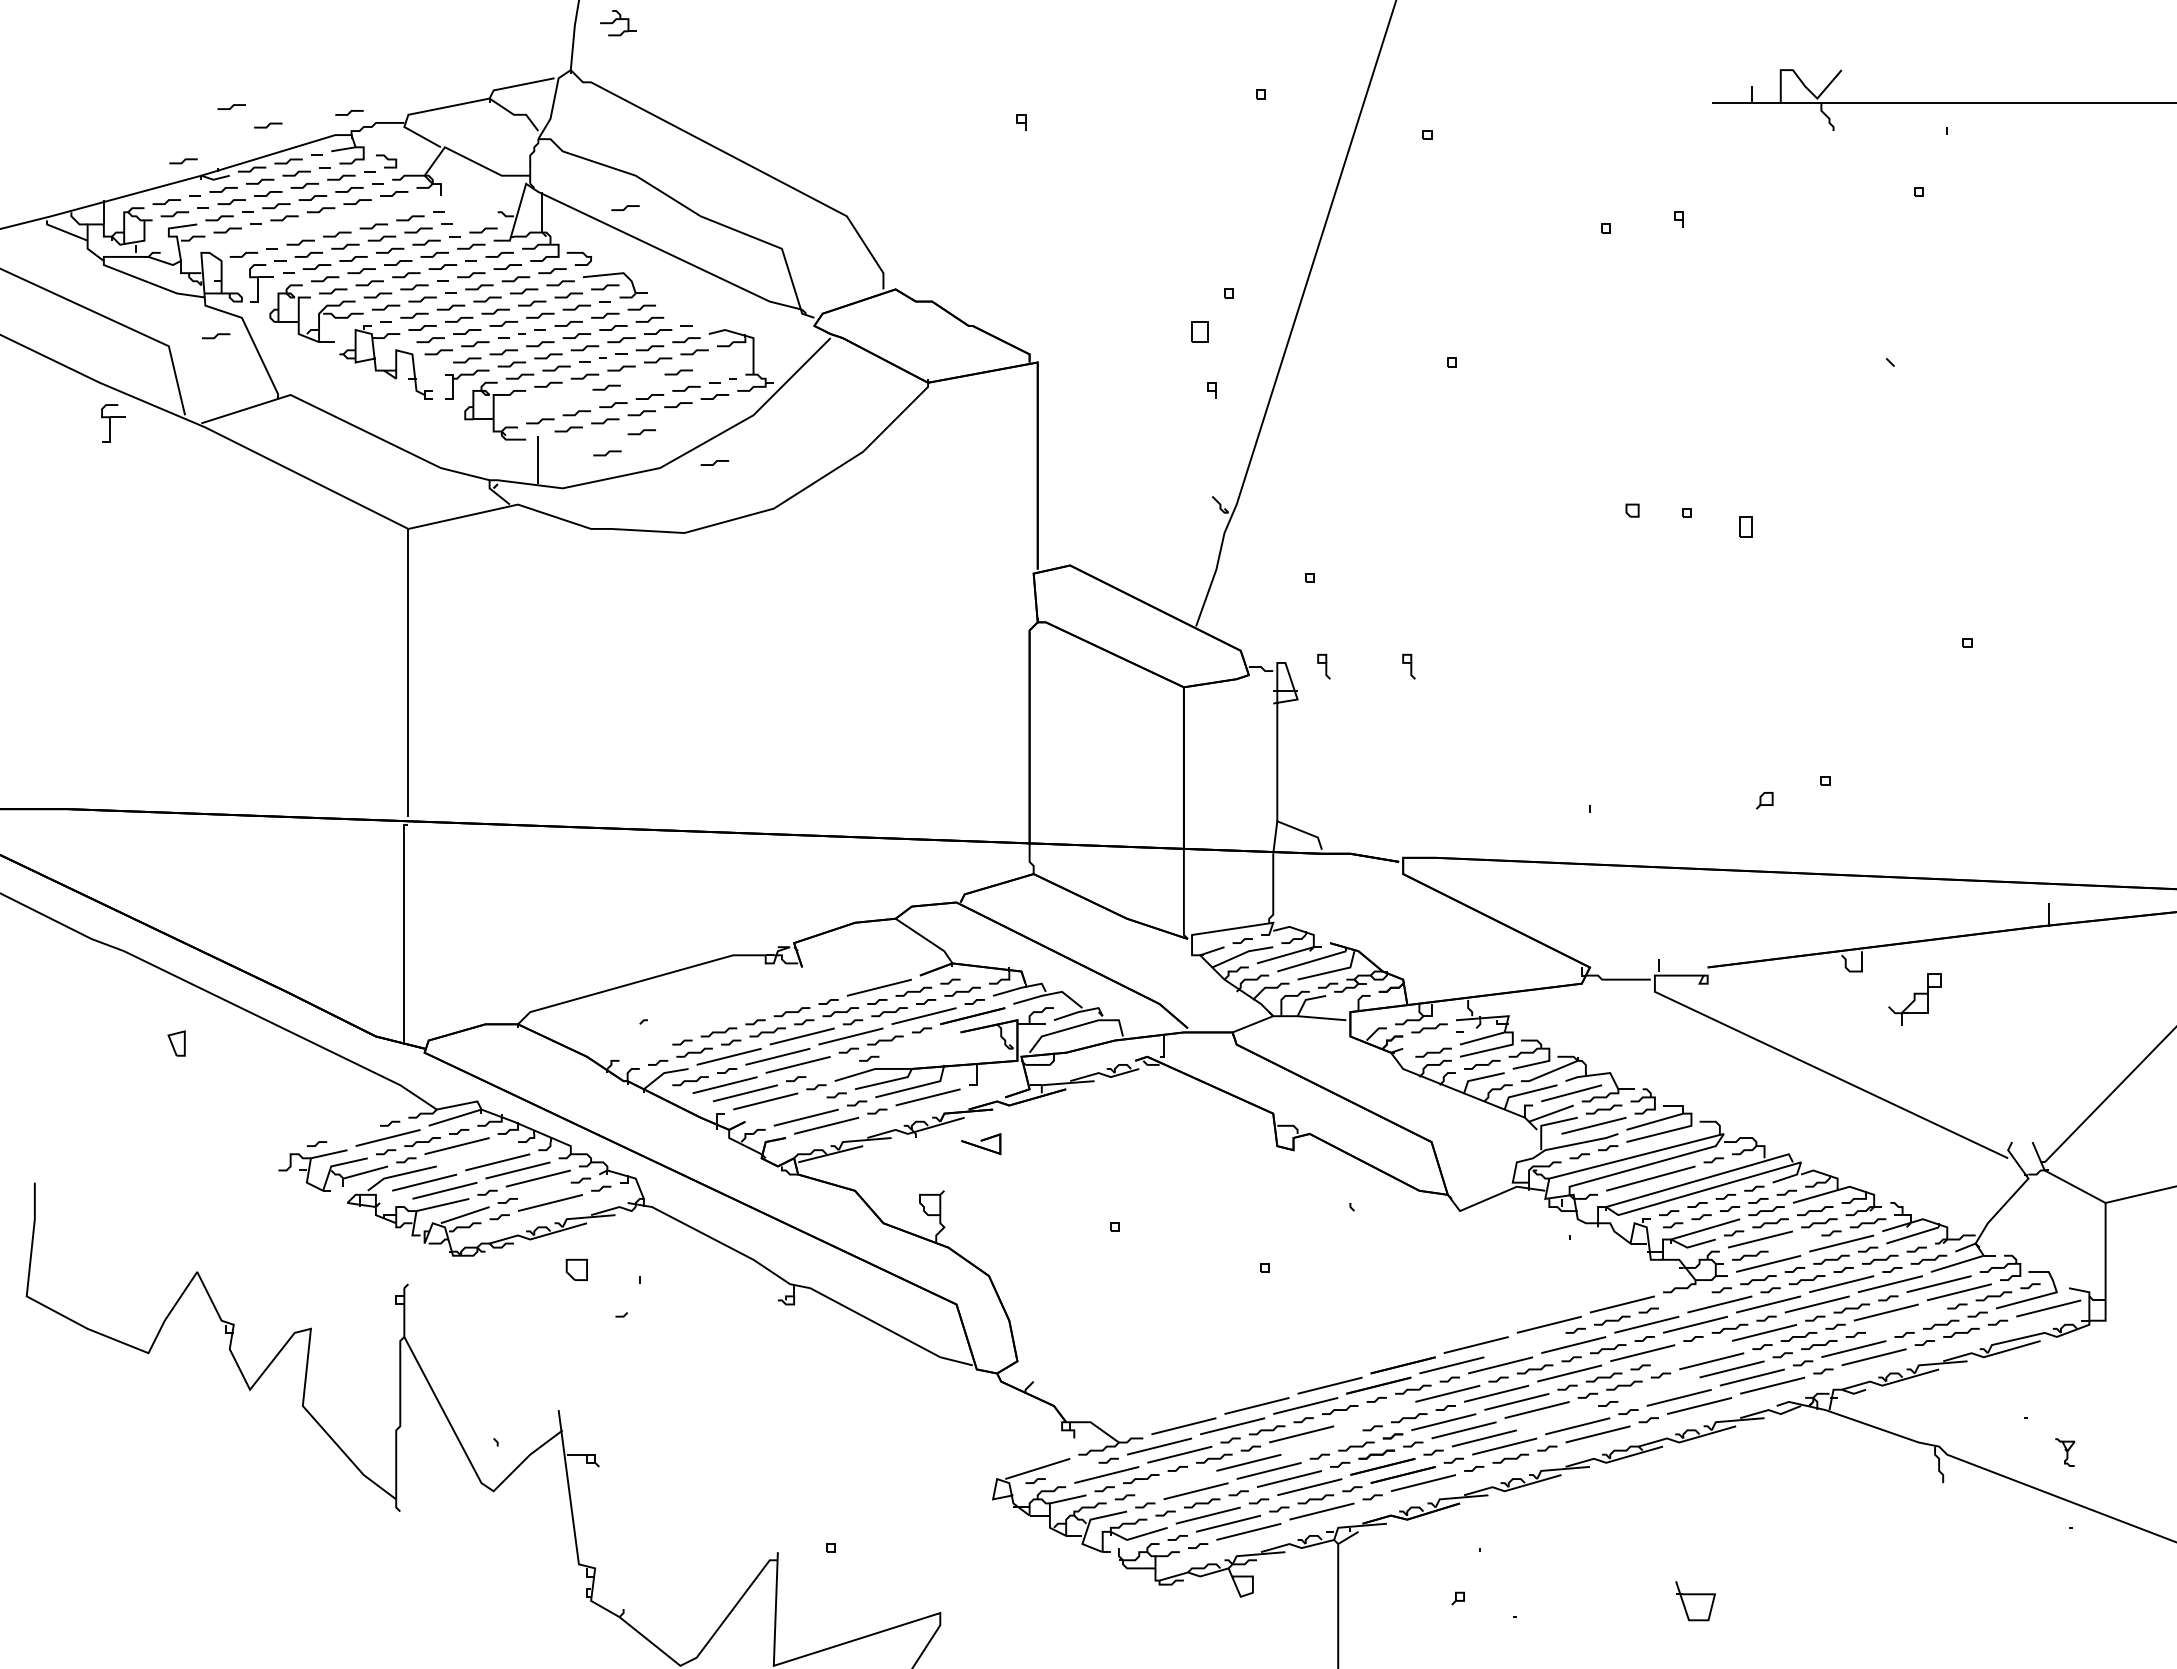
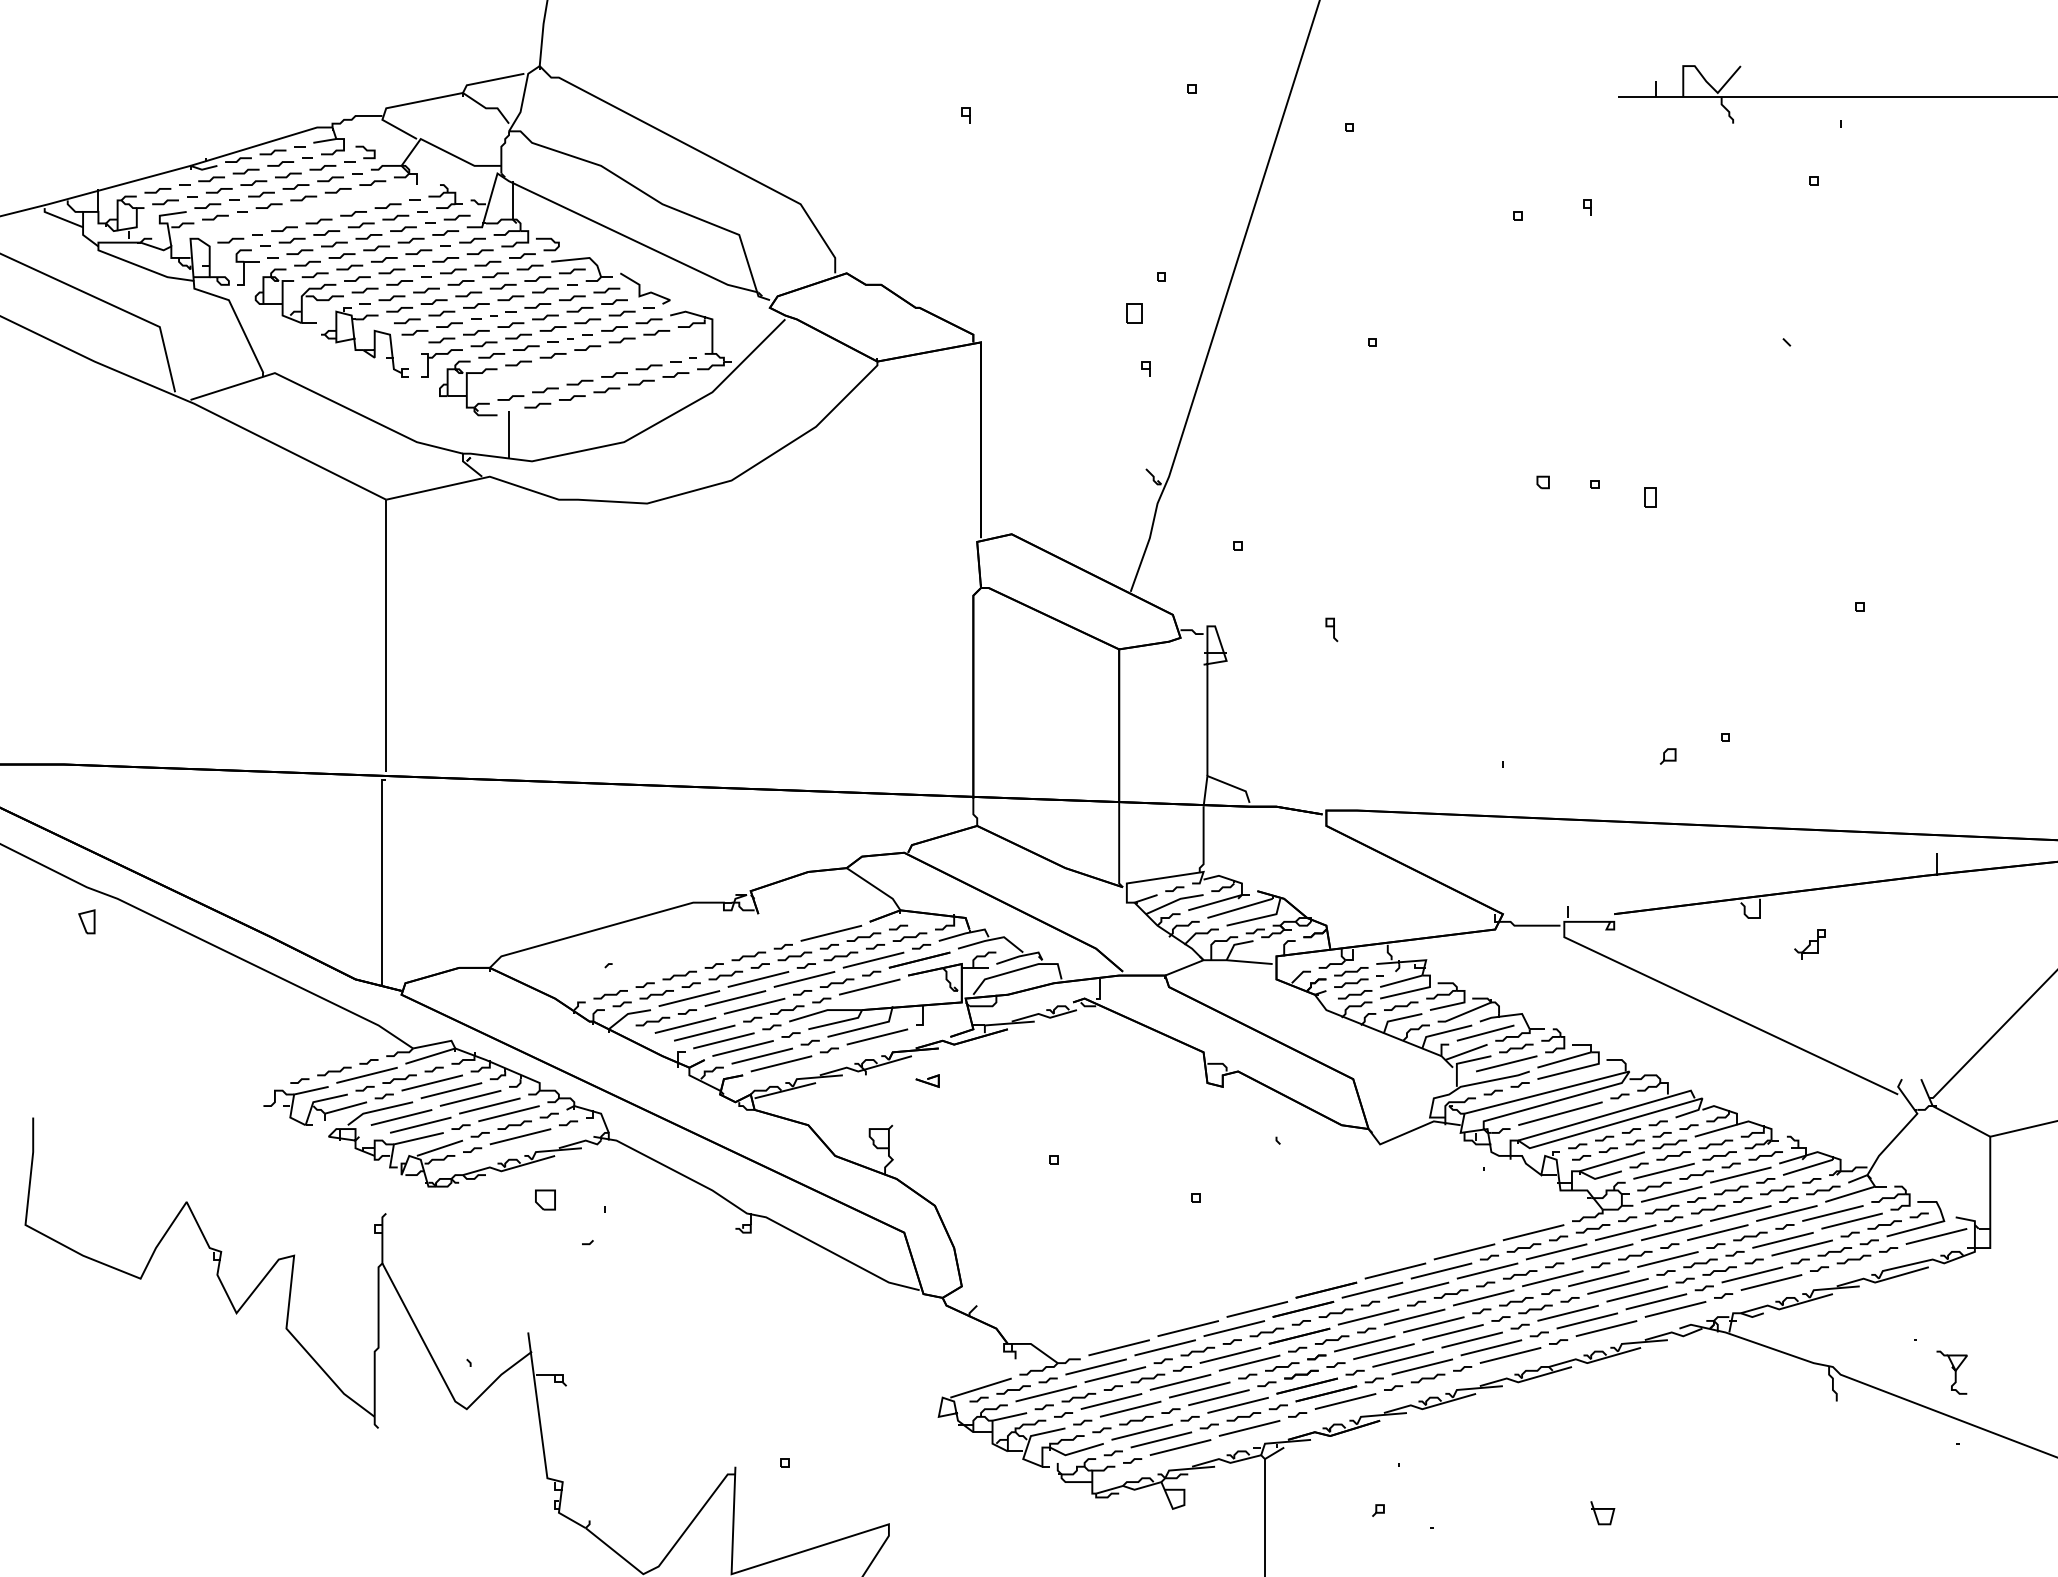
part: (618, 23) -> (445, 196), moved
line: (231, 106) -> (219, 100), removed
line: (349, 112) -> (330, 106), removed
line: (268, 125) -> (254, 118), removed
line: (183, 161) -> (173, 152), removed
line: (625, 207) -> (591, 195), removed
curve: (677, 305) -> (640, 288), added
line: (216, 336) -> (204, 317), removed
line: (678, 372) -> (641, 351), removed
line: (606, 387) -> (573, 366), removed
part: (113, 423) -> (107, 400), removed
line: (641, 432) -> (606, 408), removed
line: (607, 453) -> (574, 428), removed
line: (714, 462) -> (675, 436), removed
curve: (1325, 666) -> (1252, 629), removed
part: (1914, 999) -> (1809, 944), size x0.62
curve: (1429, 1040) -> (1351, 983), added
part: (176, 1043) -> (86, 921), moved
line: (919, 1044) -> (869, 986), added
curve: (645, 1052) -> (610, 994), added
curve: (832, 1068) -> (787, 1009), added
line: (785, 1109) -> (742, 1048), added
curve: (353, 1133) -> (334, 1071), added
part: (980, 1143) -> (926, 1080), size x0.62
line: (476, 1154) -> (450, 1090), added
curve: (544, 1190) -> (514, 1124), added
curve: (1794, 1243) -> (1696, 1175), added
curve: (1685, 1300) -> (1593, 1228), added
line: (1906, 1320) -> (1802, 1247), added
line: (1524, 1344) -> (1441, 1270), added
line: (1690, 1353) -> (1597, 1279), added
line: (1658, 1389) -> (1567, 1313), added
line: (1374, 1413) -> (1299, 1335), added
line: (1557, 1417) -> (1472, 1339), added
line: (1321, 1442) -> (1249, 1363), added
part: (2064, 1452) -> (1951, 1372), size x1.67
curve: (1072, 1470) -> (1013, 1389), added
line: (1175, 1482) -> (1111, 1400), added
part: (1695, 1600) -> (1602, 1512), size x0.62

